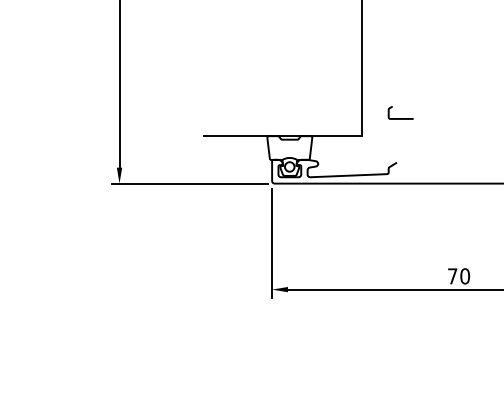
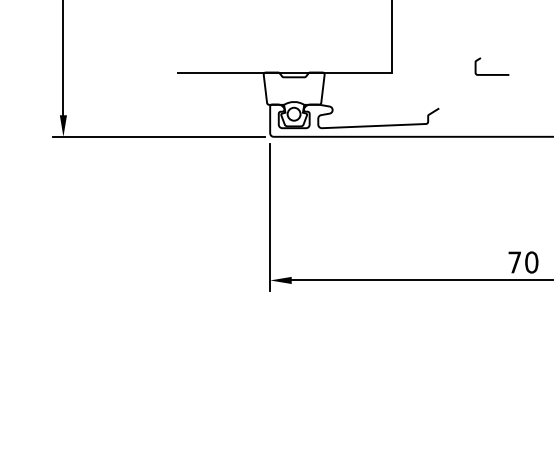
curve: (400, 118) -> (491, 74), moved

